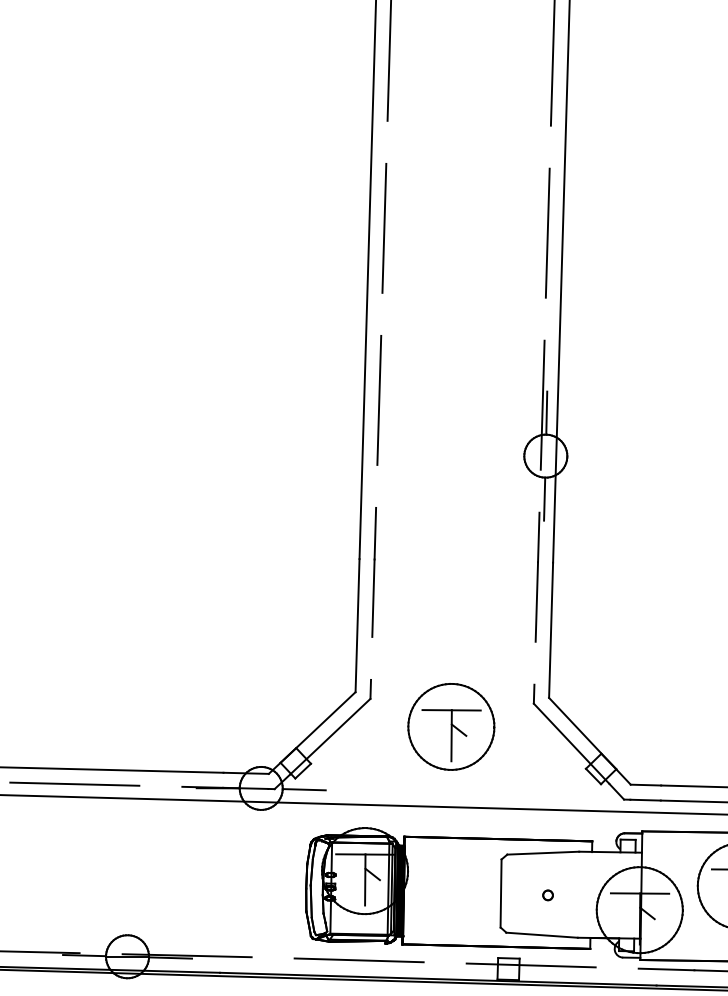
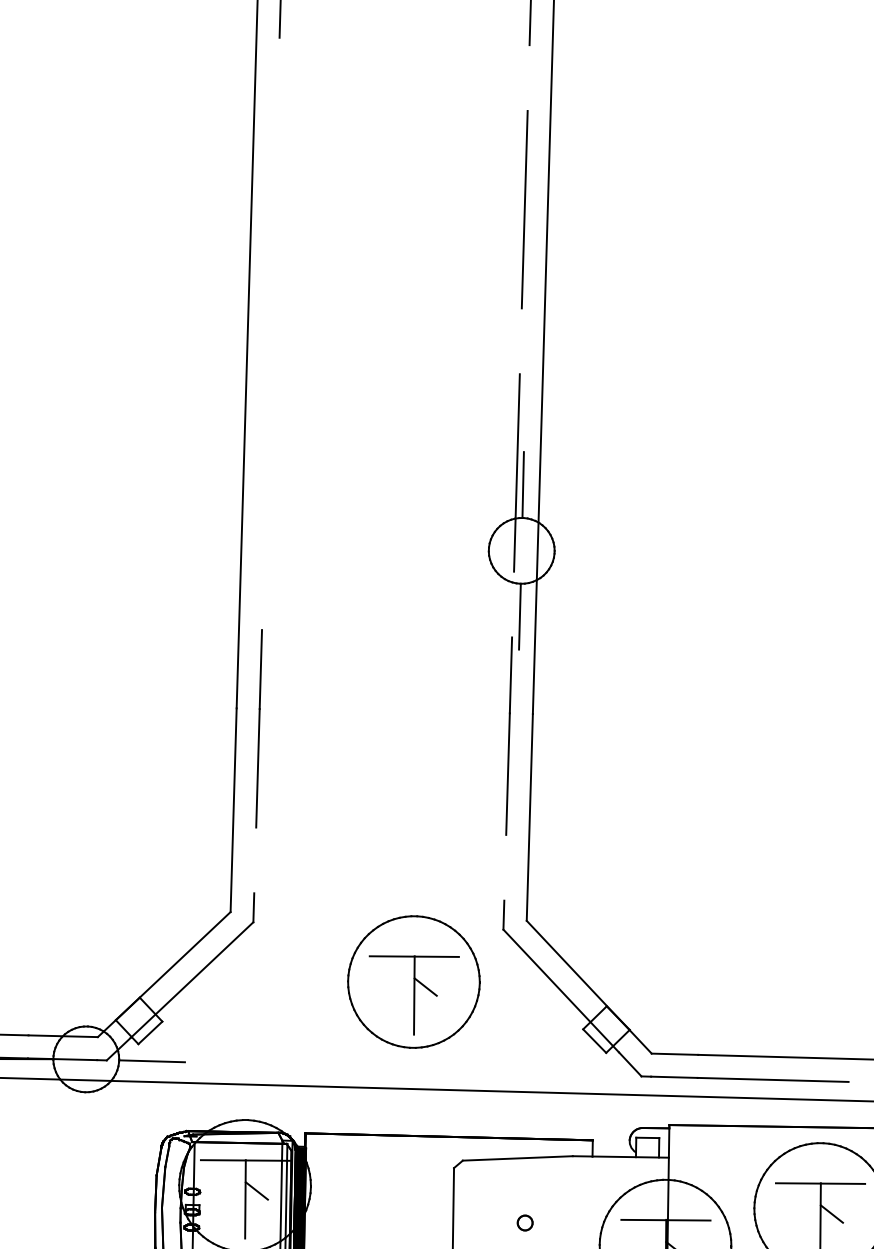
line: (384, 227) -> (274, 200), removed
line: (379, 400) -> (267, 465), removed
part: (451, 726) -> (414, 981), moved

